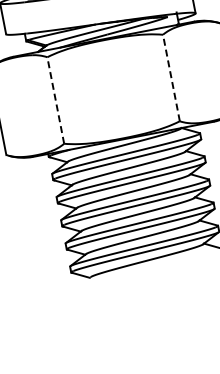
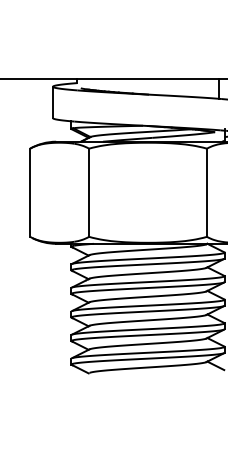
line: (170, 77) -> (206, 192), dashed -> solid
line: (56, 100) -> (89, 192), dashed -> solid

